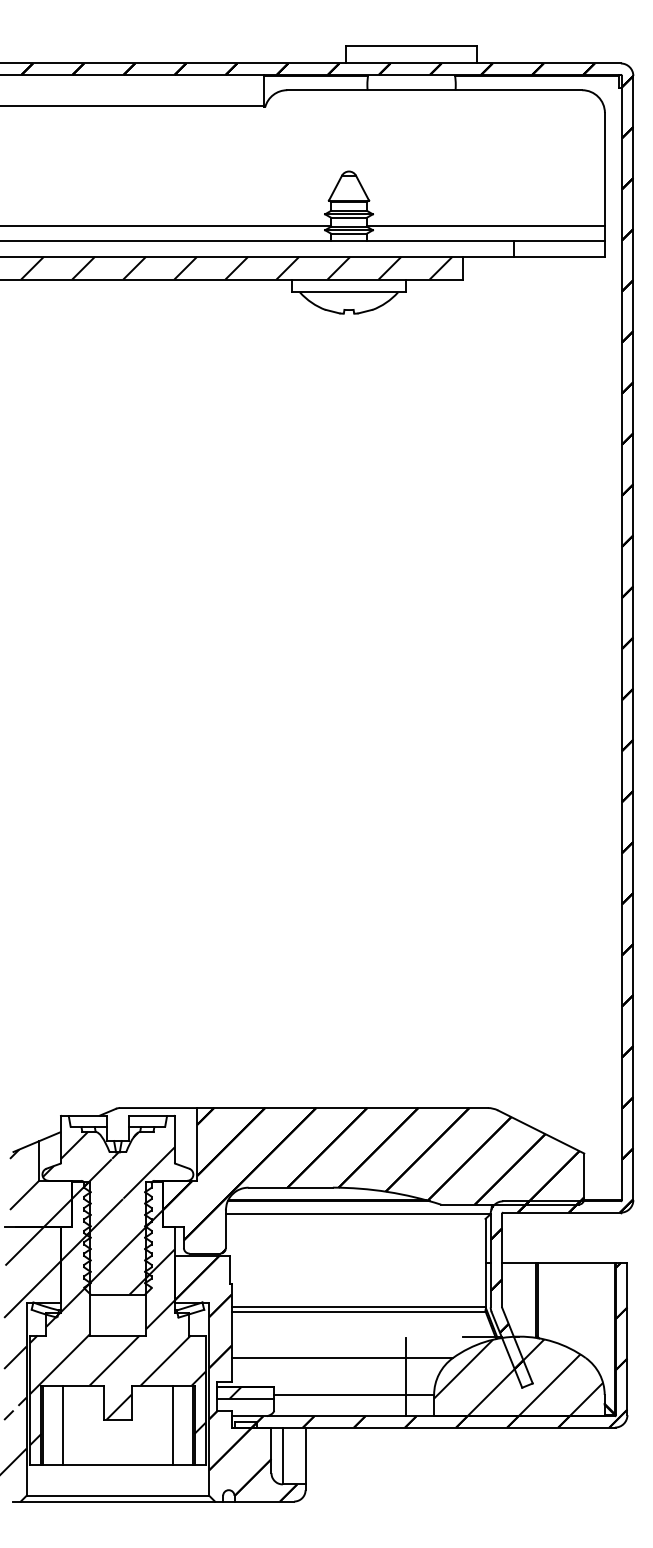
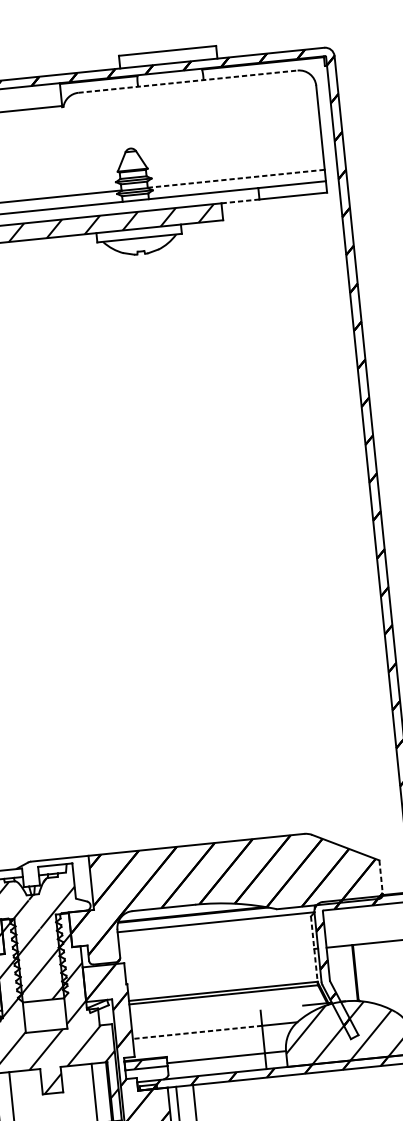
line: (435, 90) -> (188, 81), solid -> dashed
line: (486, 226) -> (236, 179), solid -> dashed
line: (488, 256) -> (240, 201), solid -> dashed
line: (584, 1176) -> (381, 877), solid -> dashed
line: (485, 1262) -> (314, 948), solid -> dashed
line: (318, 1358) -> (197, 1032), solid -> dashed

